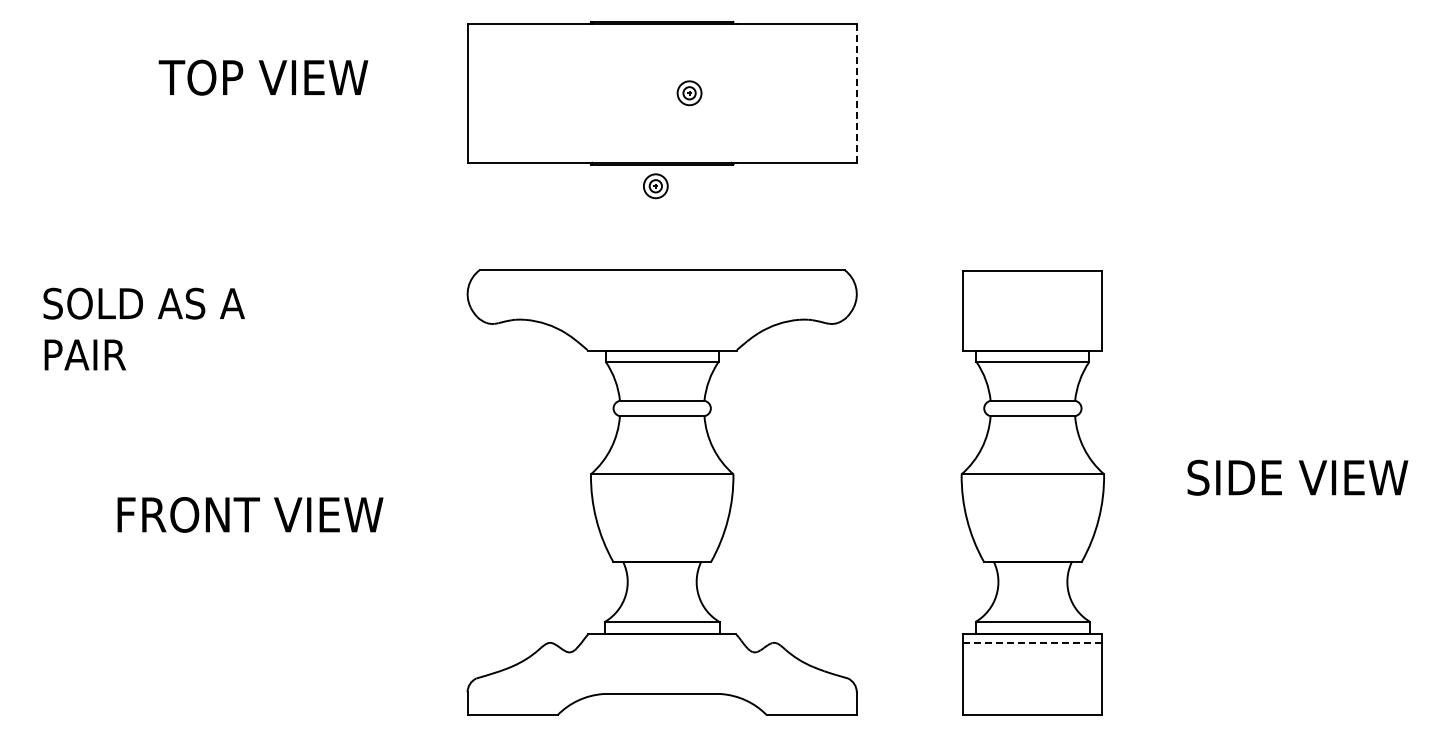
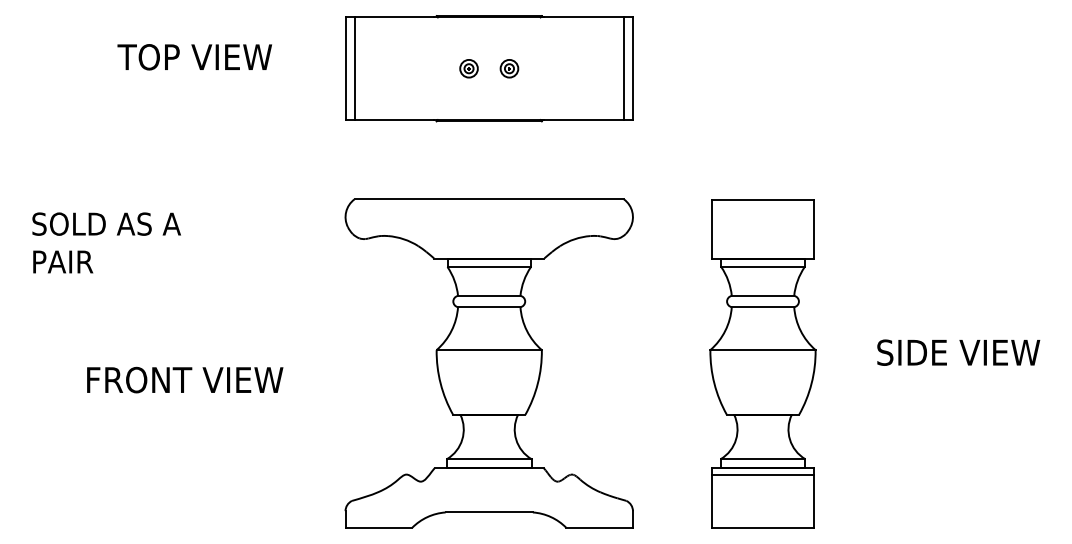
line: (479, 92) -> (354, 68), added
line: (844, 92) -> (623, 68), added
line: (856, 93) -> (632, 68), dashed -> solid
part: (655, 186) -> (468, 68), moved
line: (1032, 642) -> (762, 474), dashed -> solid

